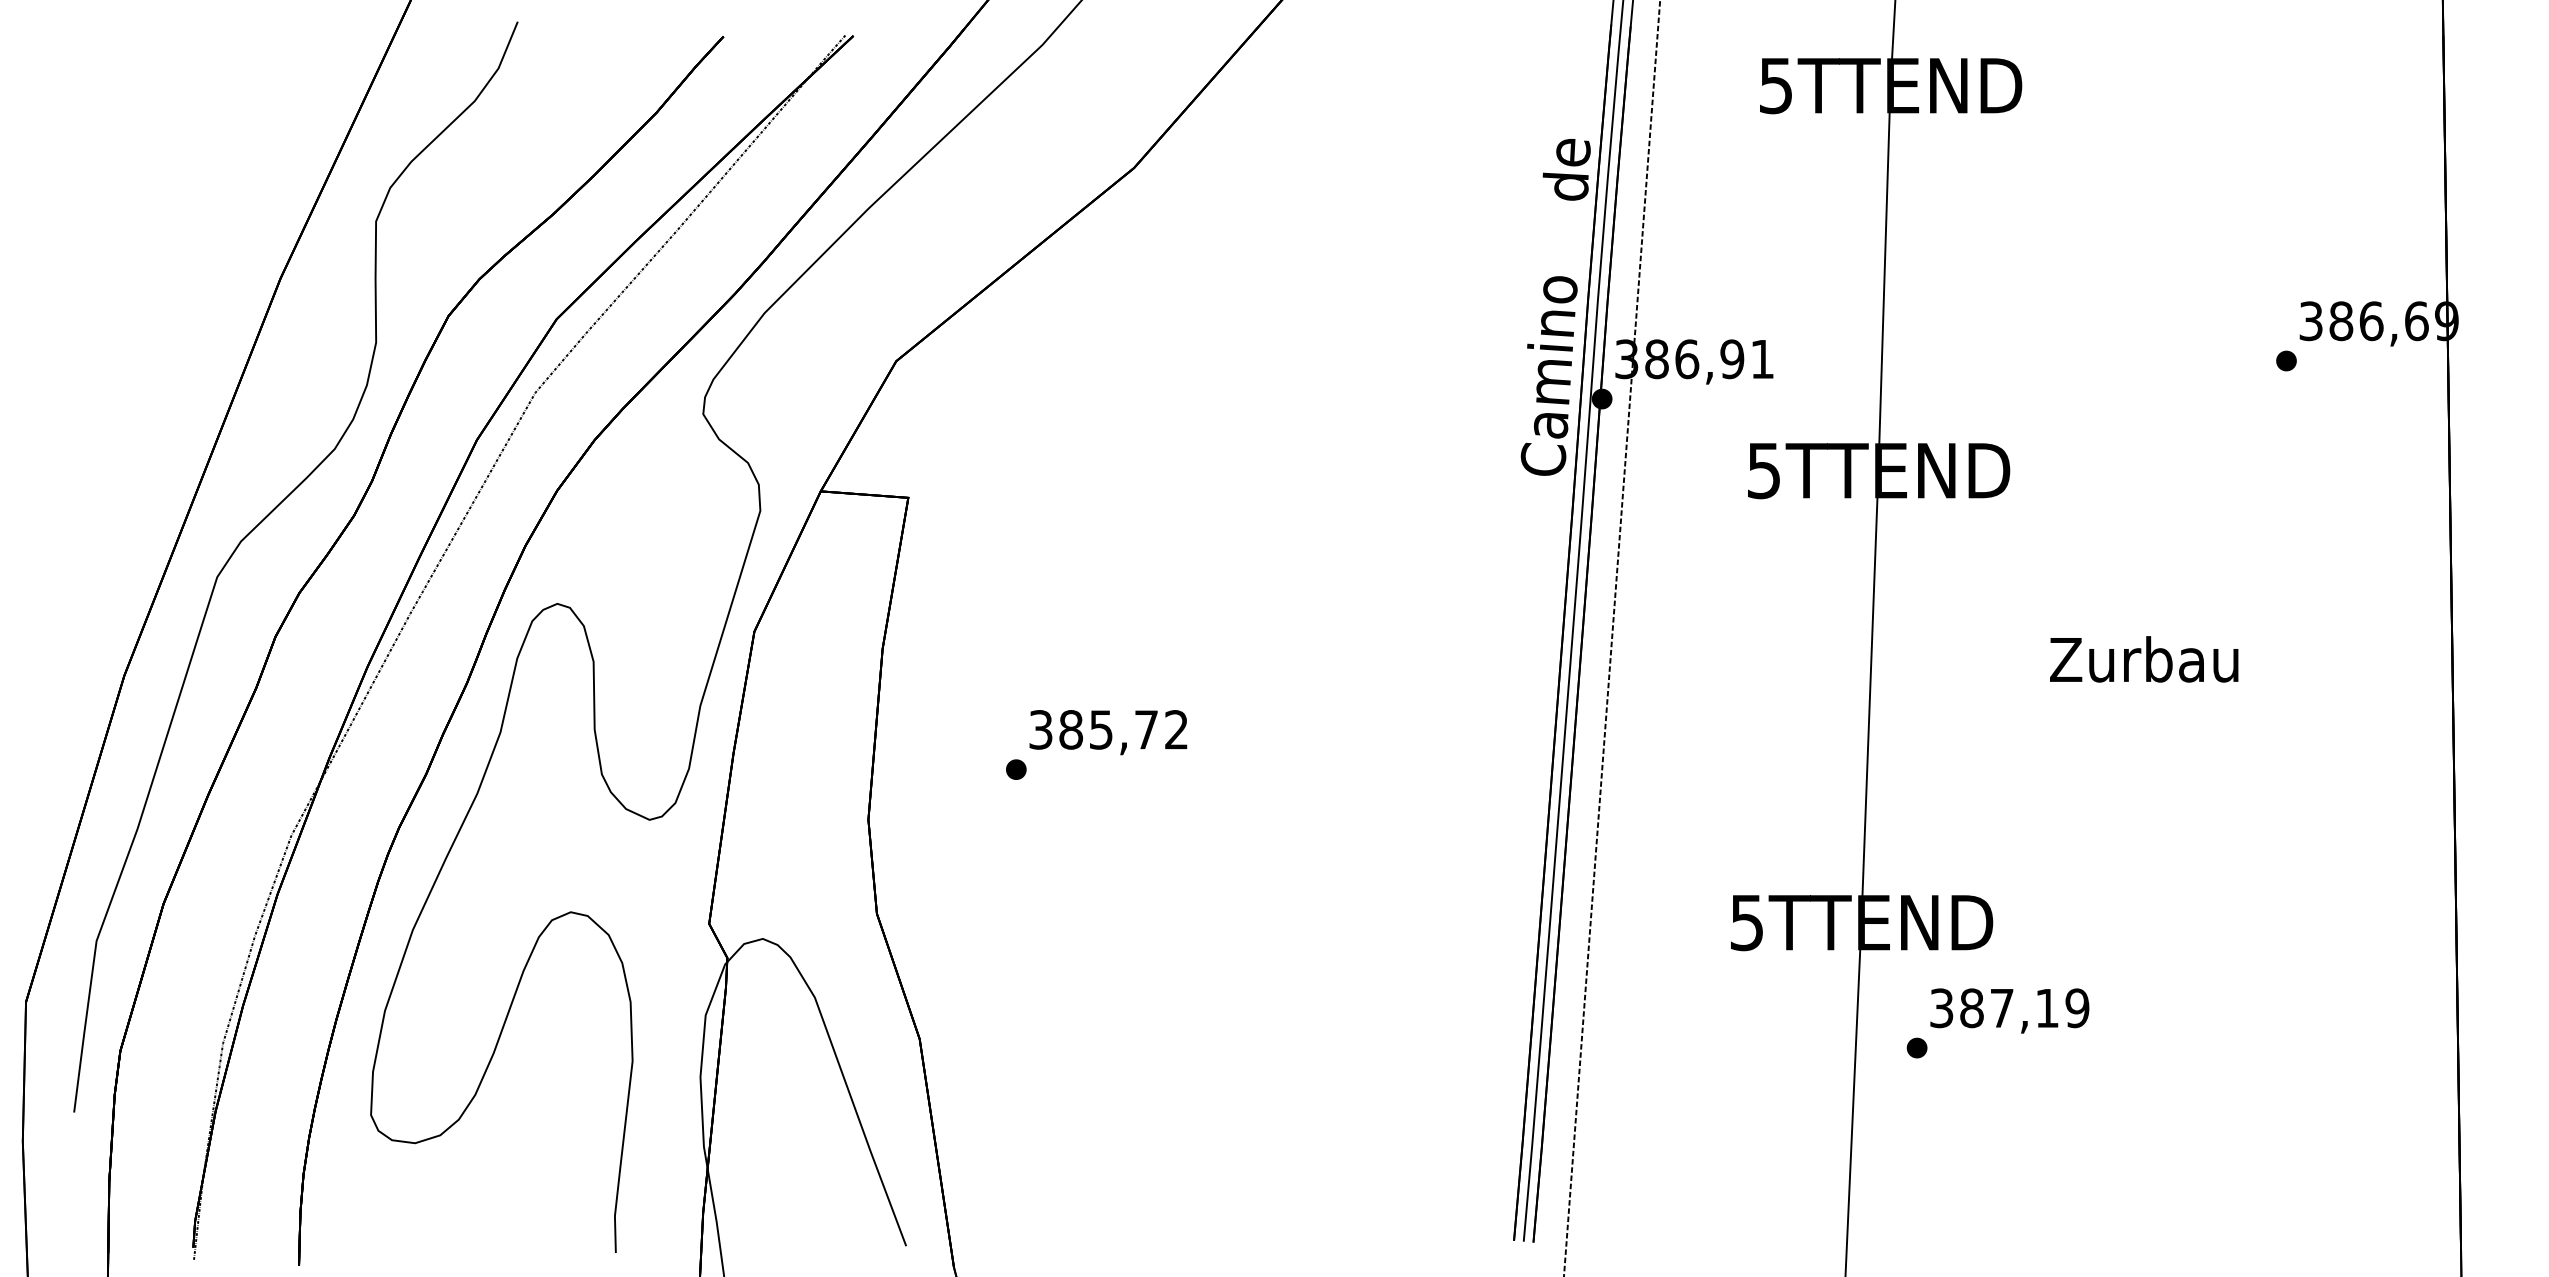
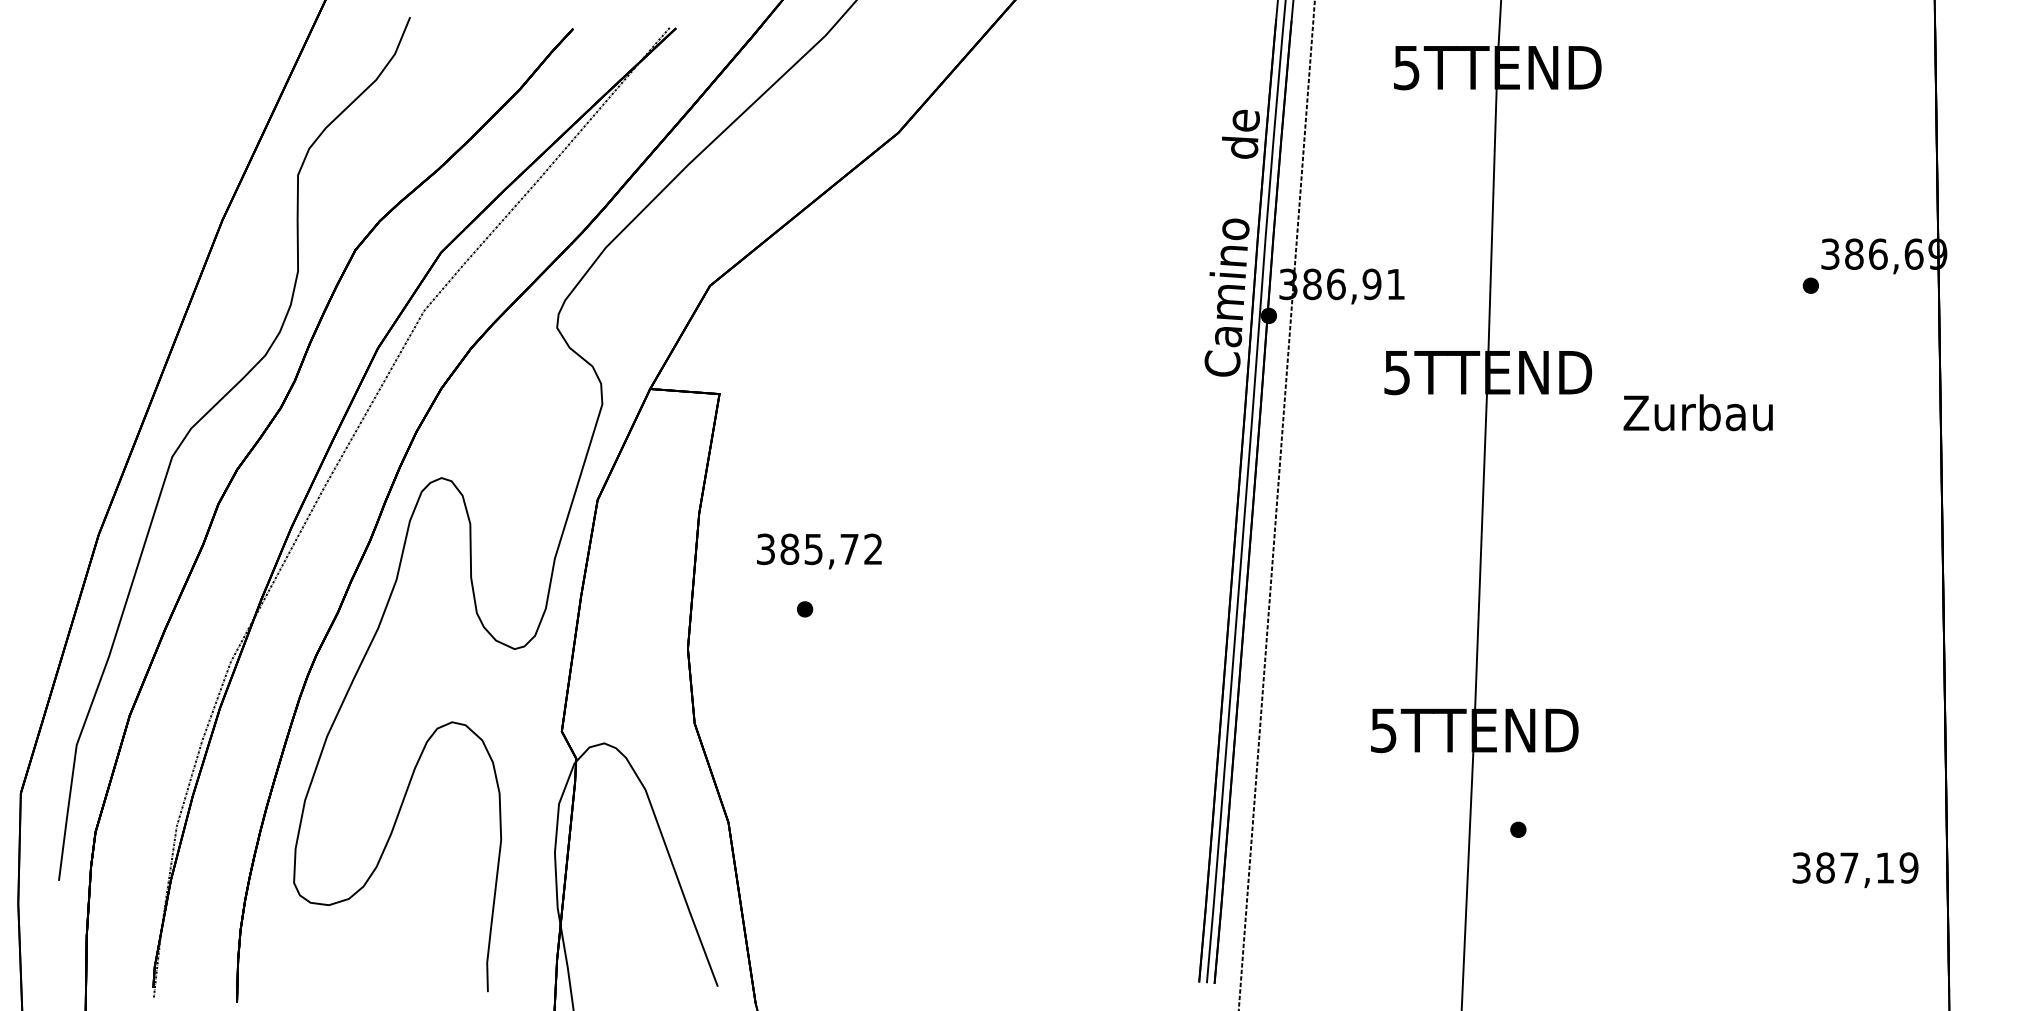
text: (2144, 659) -> (1698, 412), moved
text: (1108, 732) -> (819, 551), moved
text: (2009, 1010) -> (1855, 869), moved

